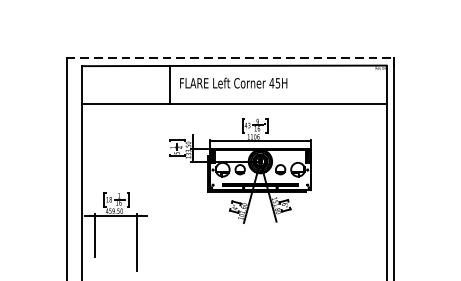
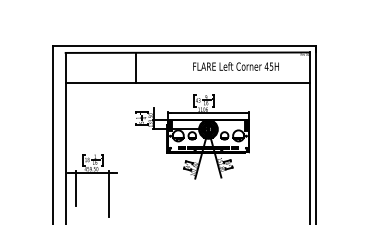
line: (230, 58) -> (184, 46), dashed -> solid
text: (232, 83) -> (235, 66), moved

